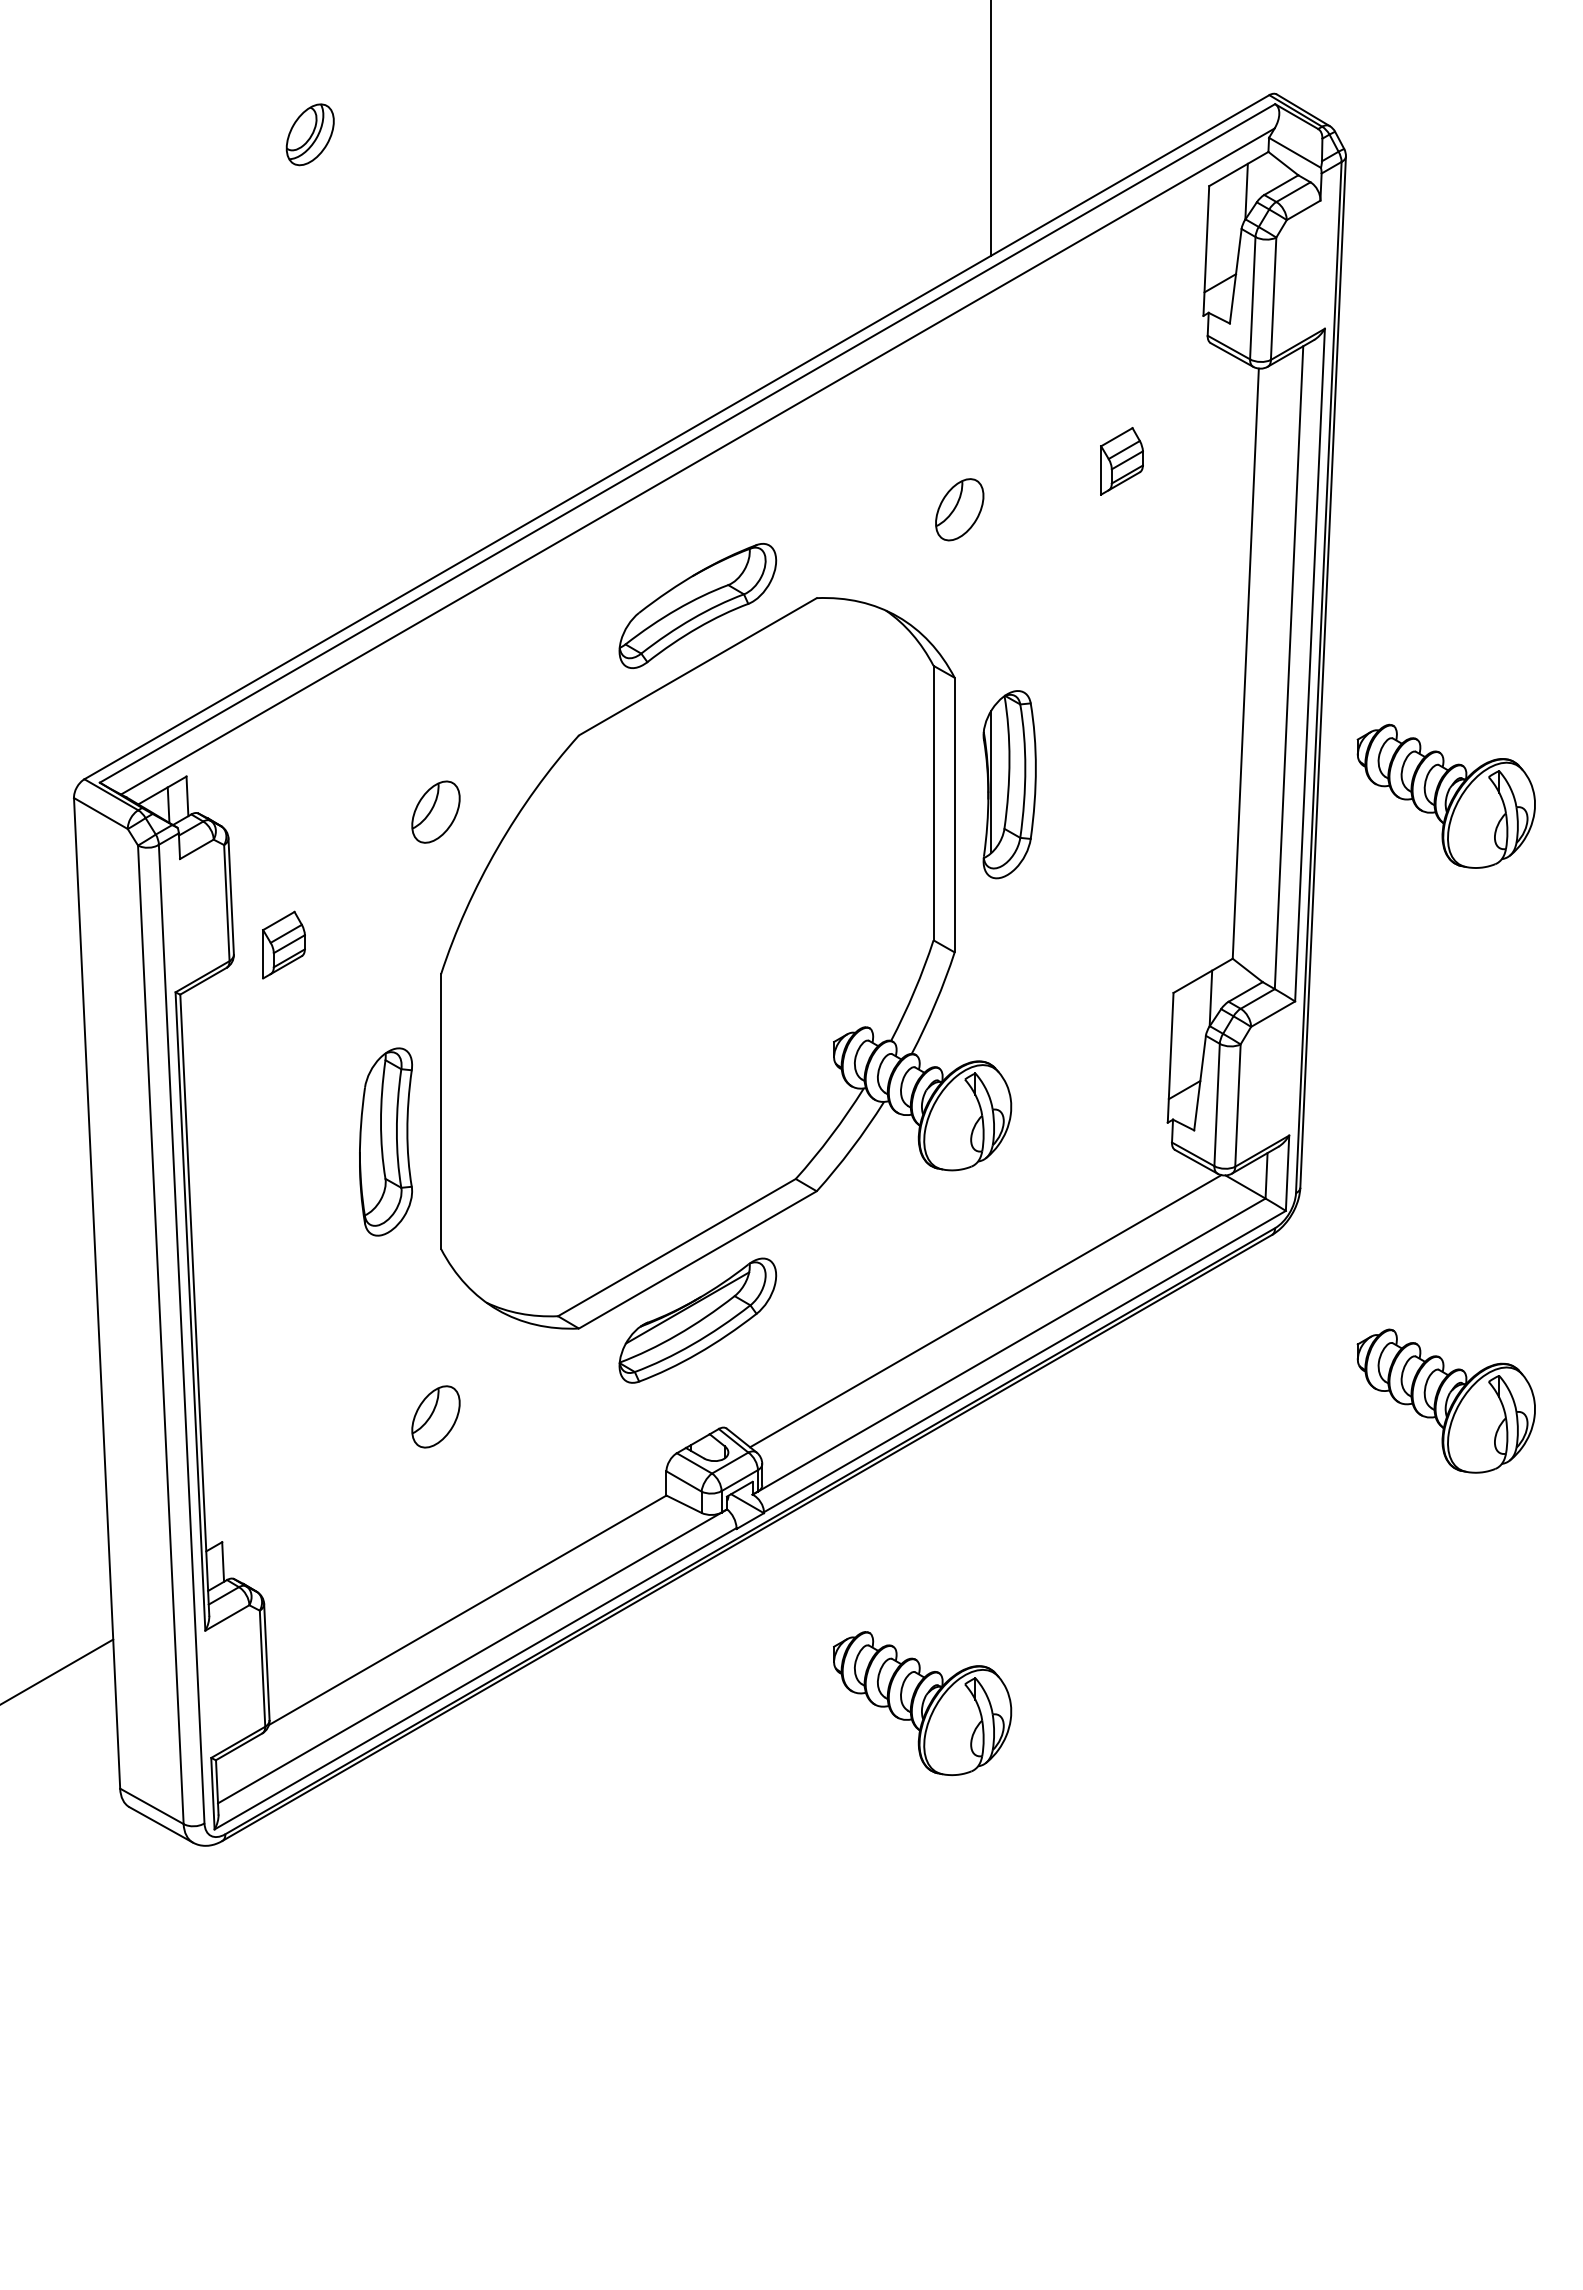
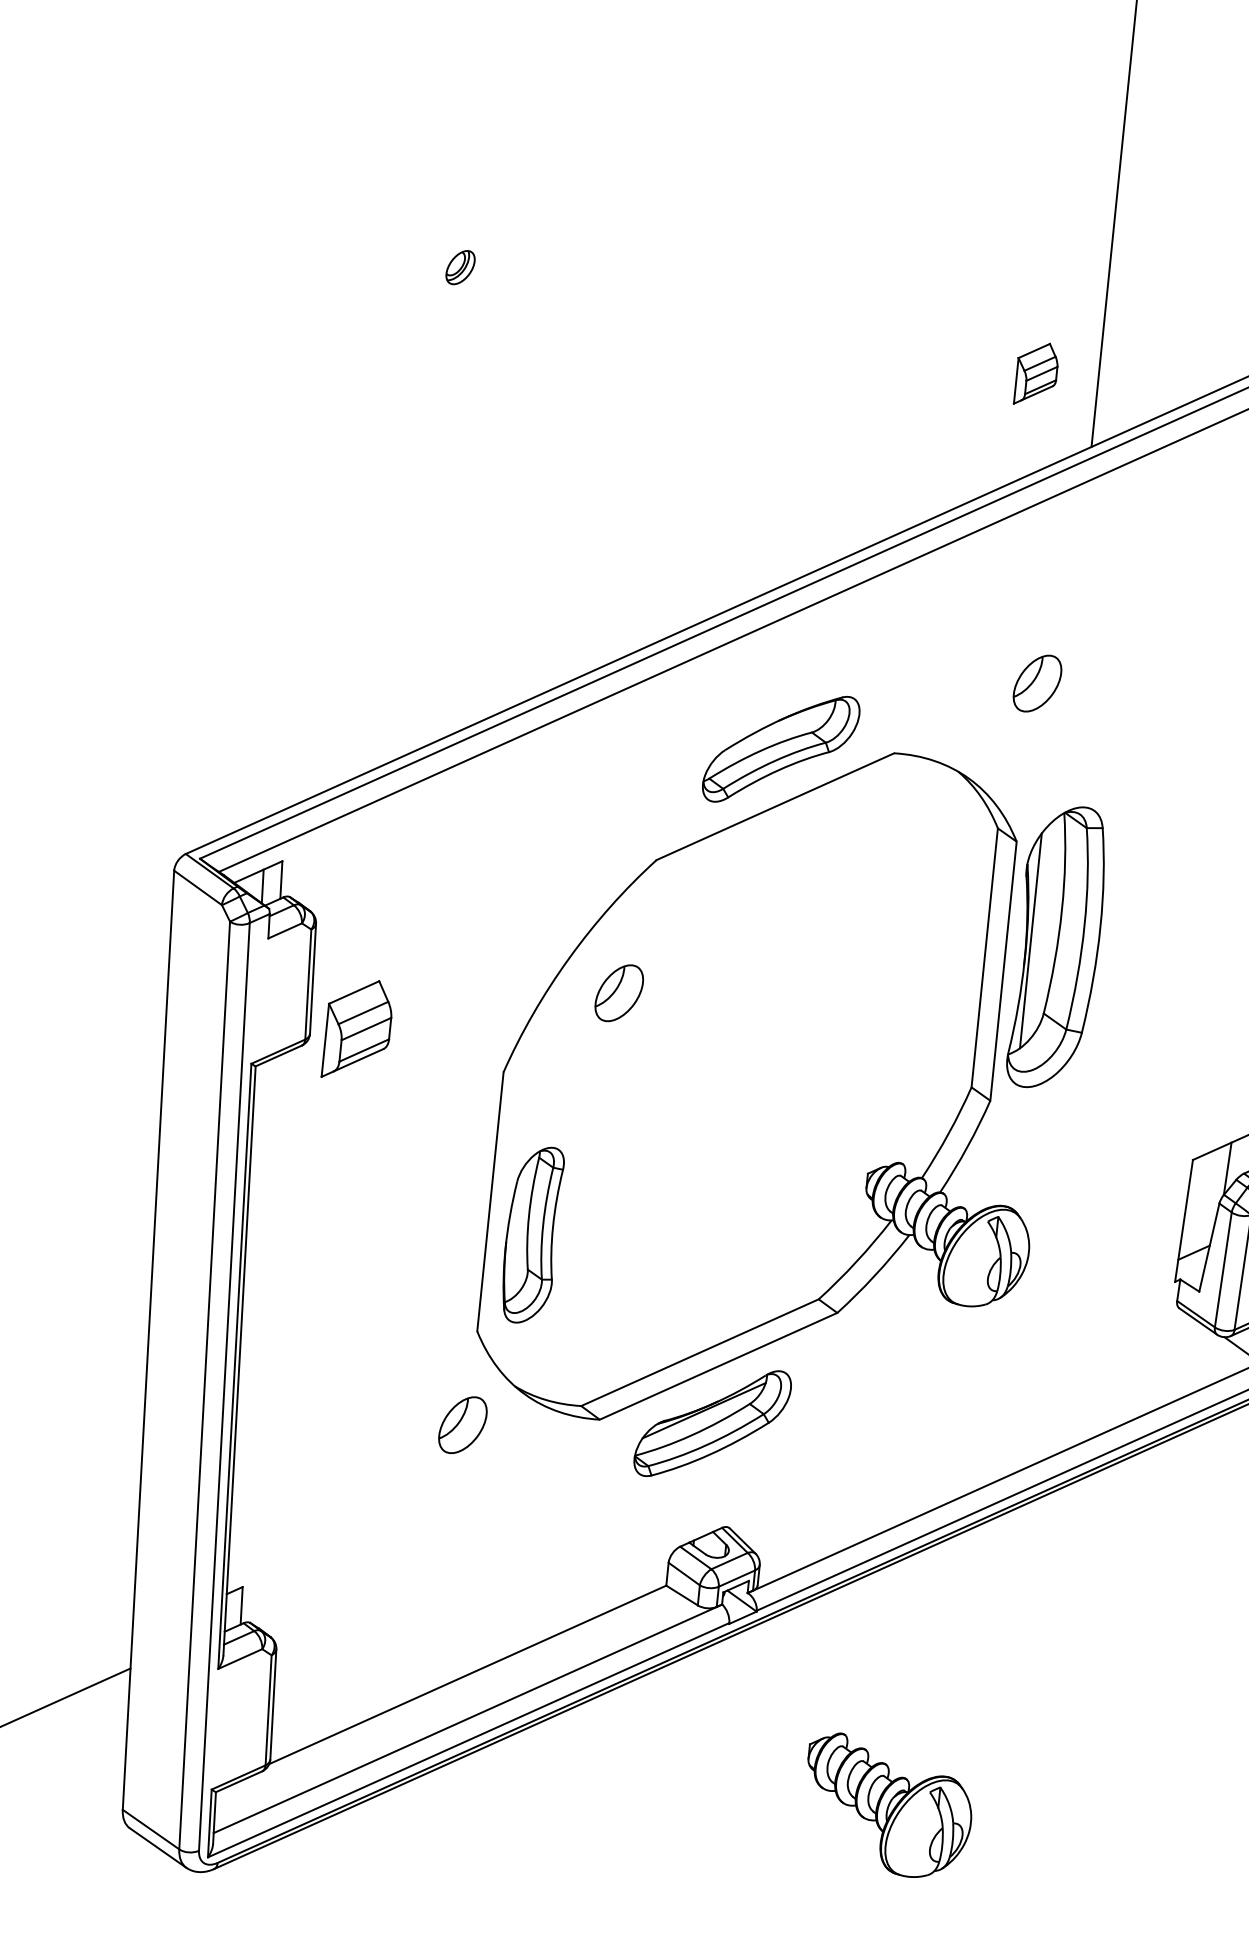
part: (309, 134) -> (459, 267), size x0.6
part: (1121, 461) -> (1036, 374), moved
part: (1009, 784) -> (1058, 947), size x1.6
part: (435, 811) -> (618, 992), moved
part: (283, 944) -> (357, 1028), size x1.6
part: (385, 1141) -> (531, 1234), moved
line: (985, 1311) -> (985, 1442), removed
part: (435, 1416) -> (462, 1424), moved

